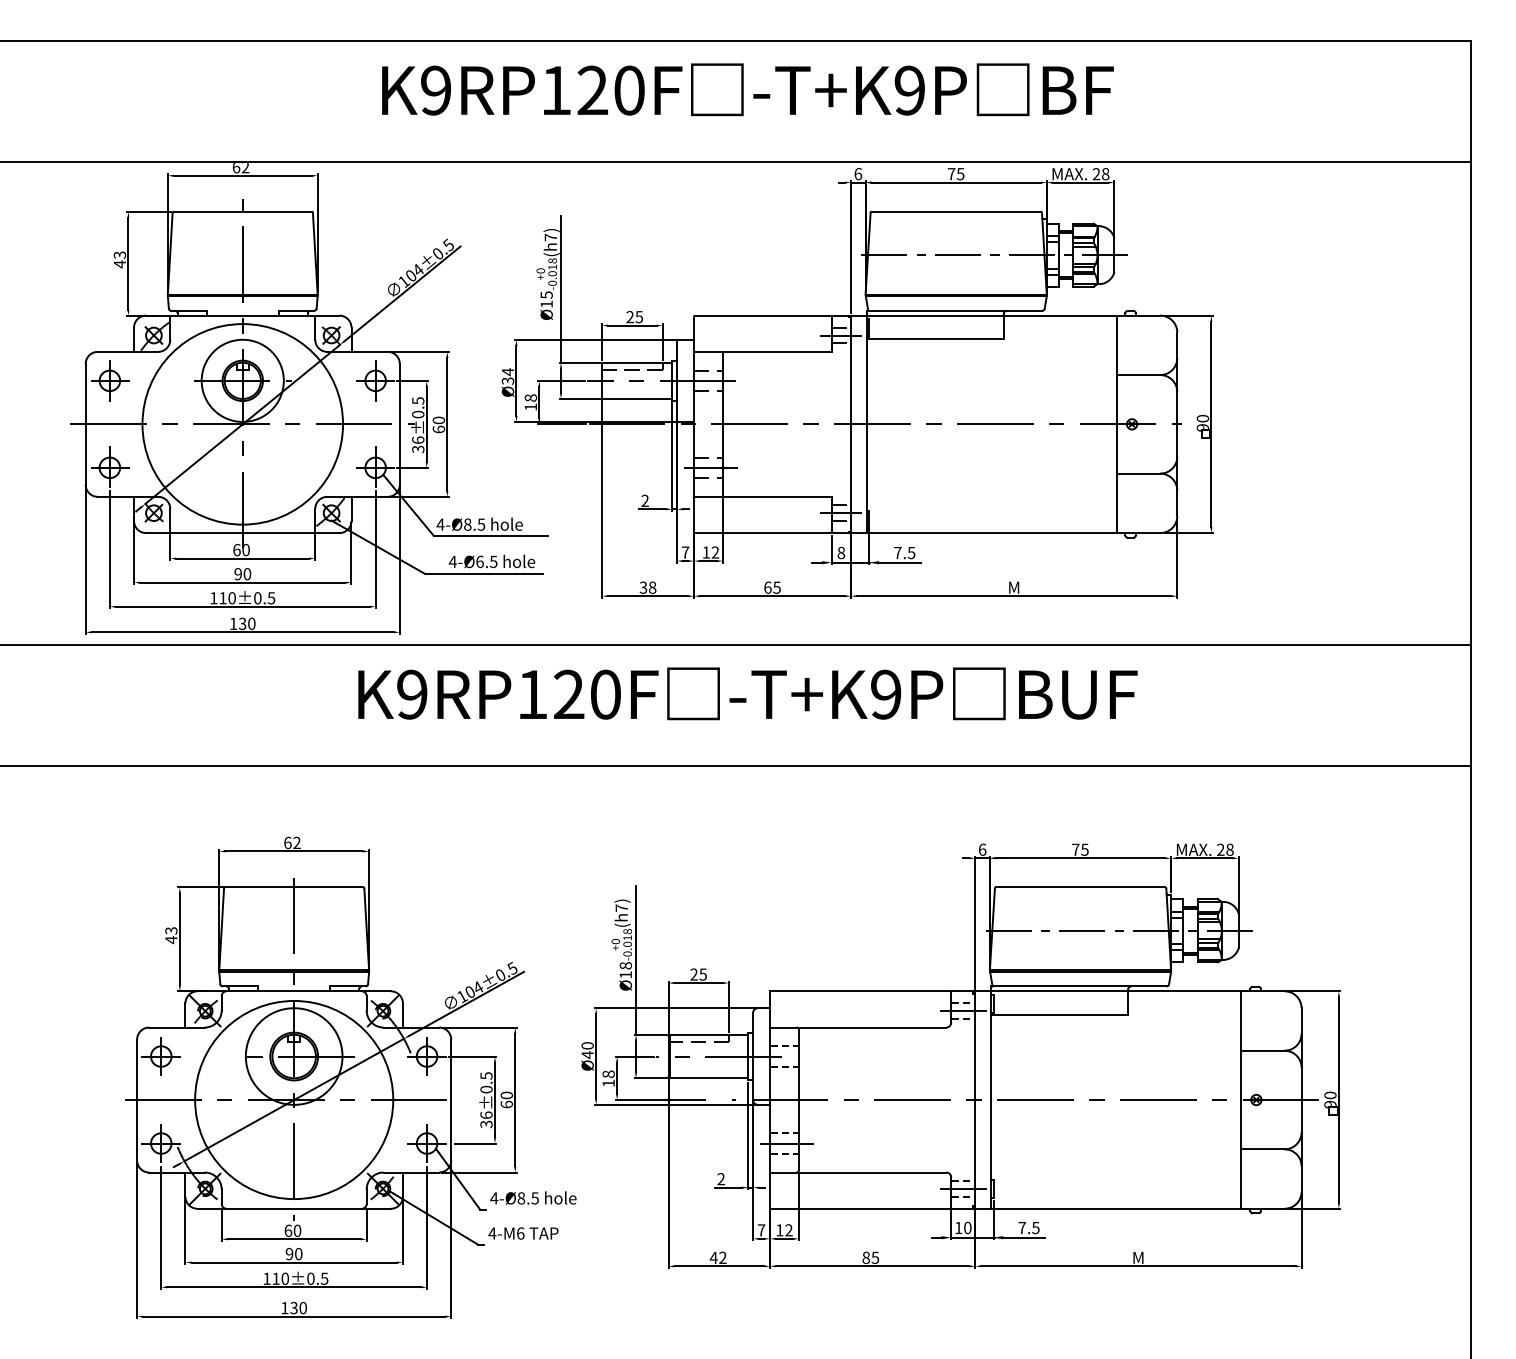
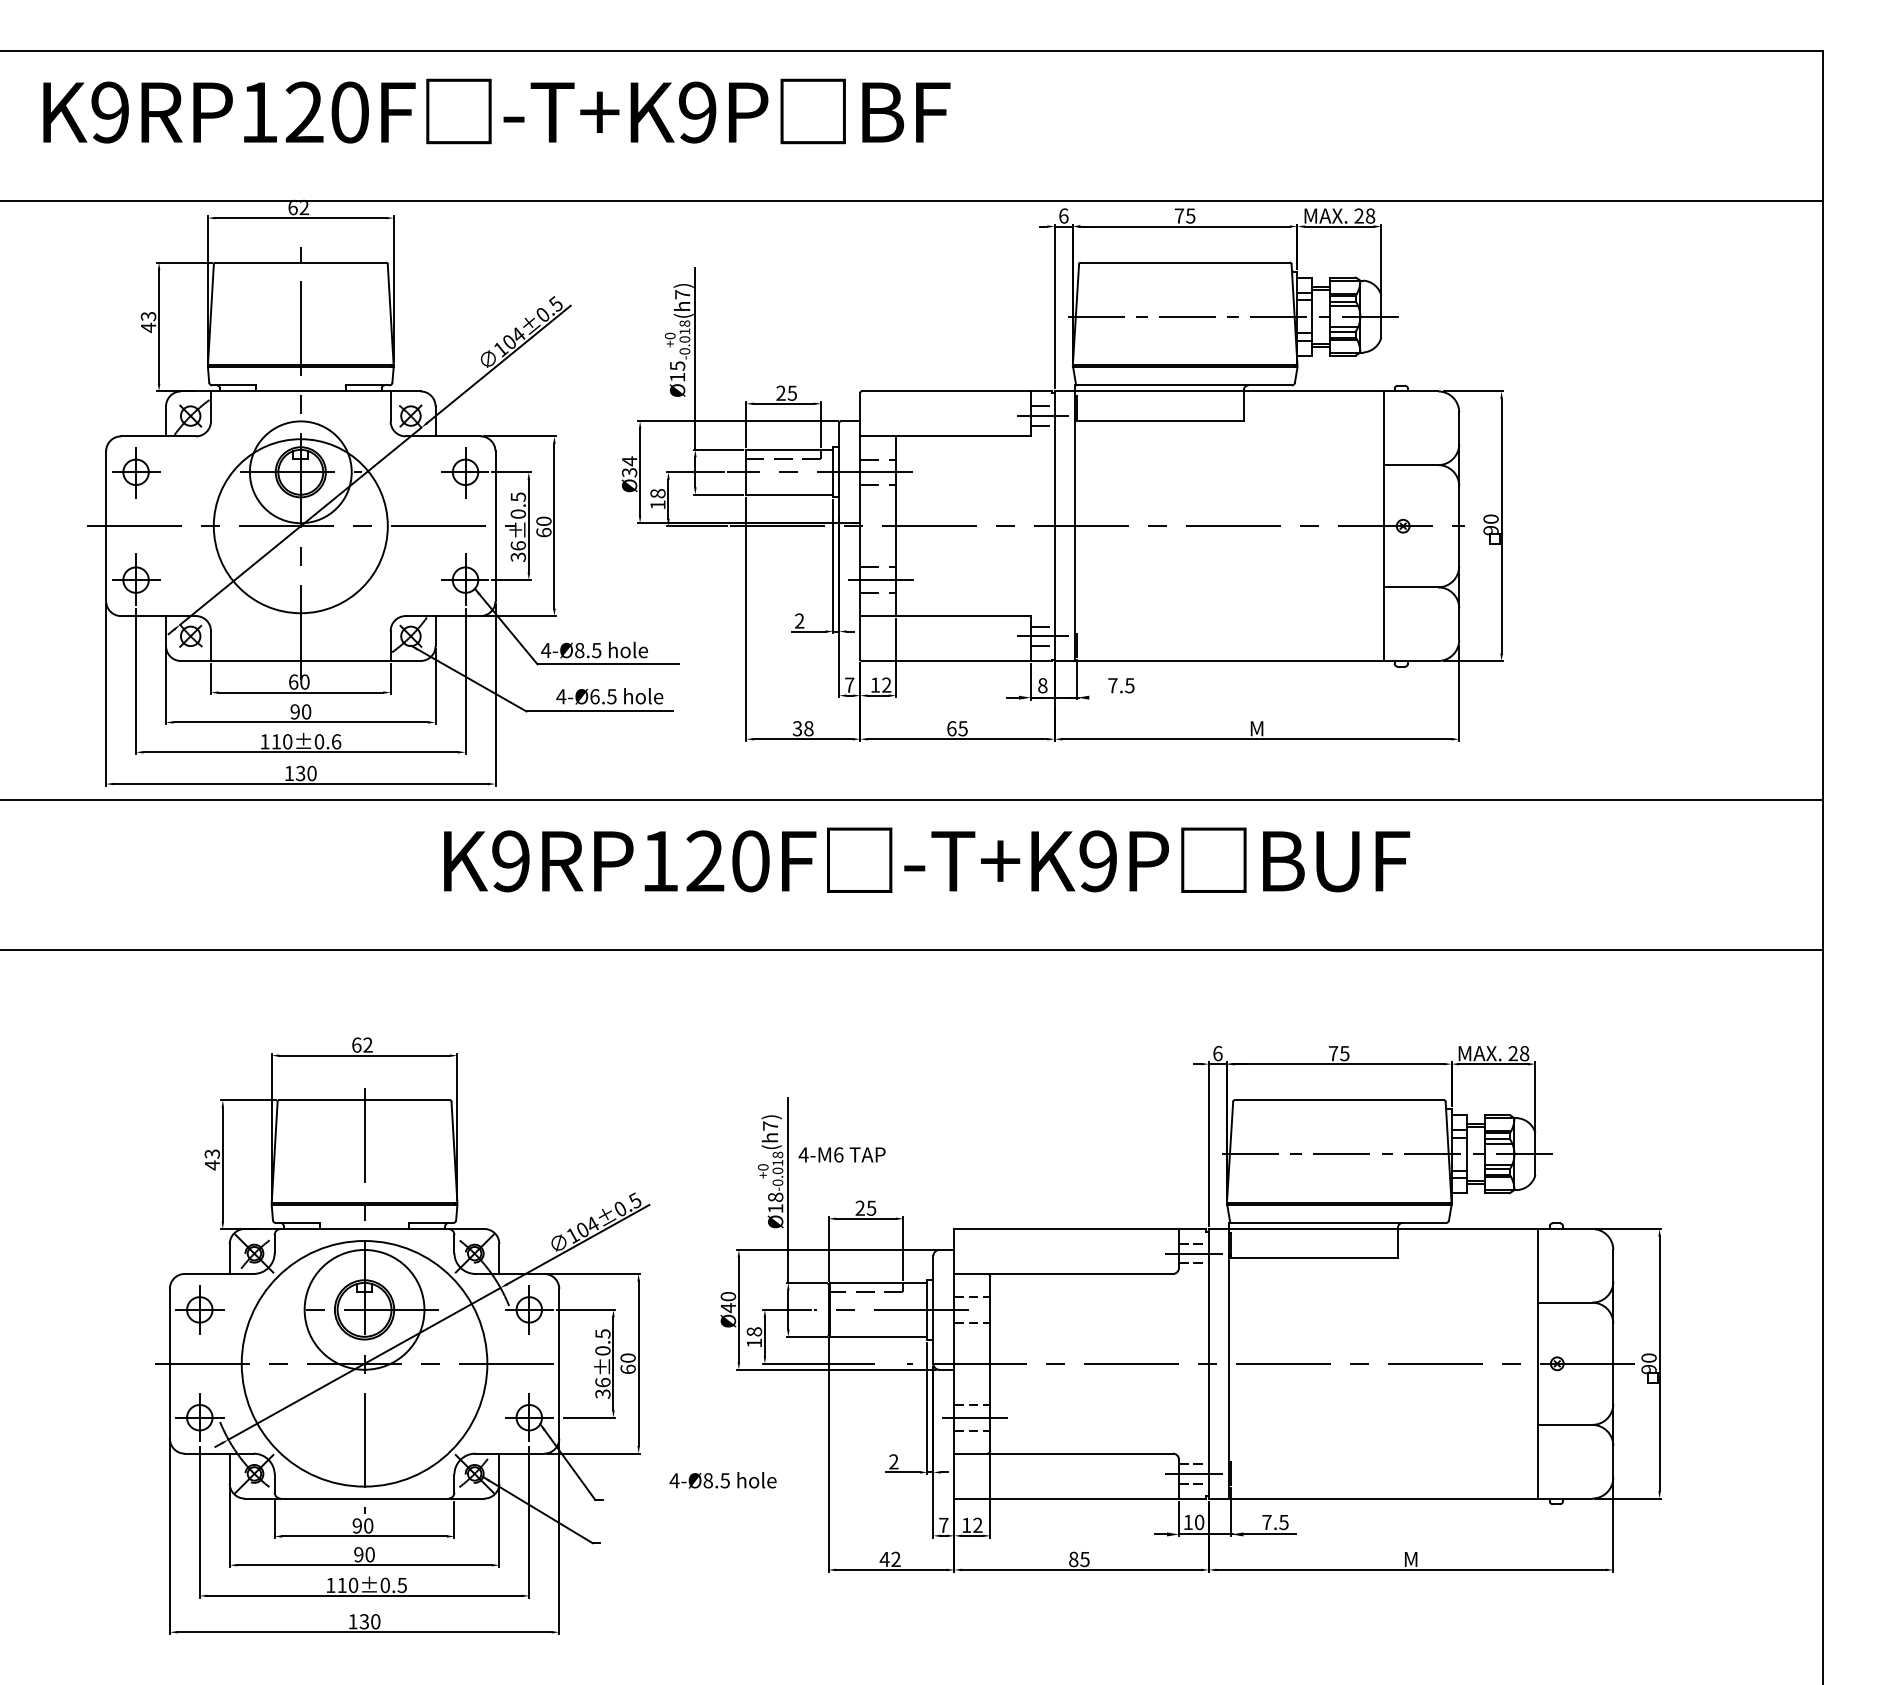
text: (747, 89) -> (496, 111), moved
circle: (242, 424) -> (300, 526), size x0.7
line: (899, 562) -> (1114, 697), removed
text: (271, 598) -> (336, 742), ±0.5 -> ±0.6
text: (533, 1197) -> (723, 1479), moved
text: (288, 1230) -> (357, 1525), 60 -> 90
text: (523, 1233) -> (842, 1154), moved

